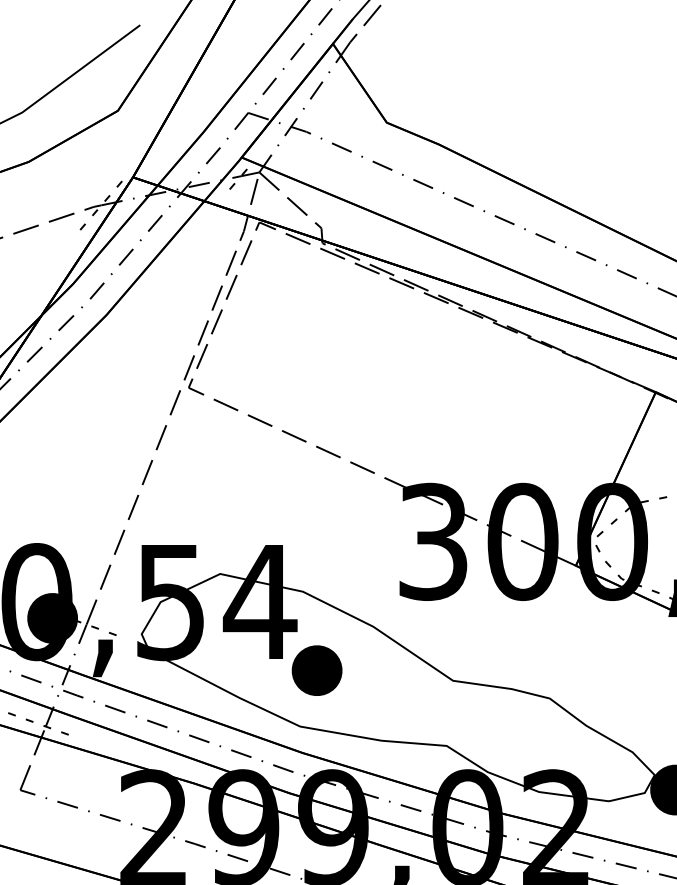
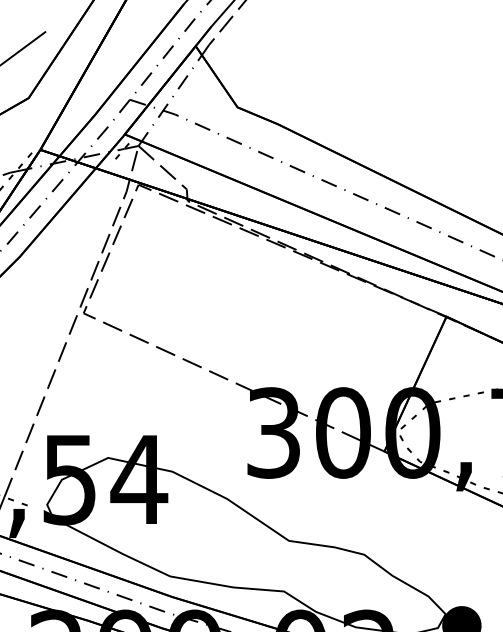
part: (316, 670) -> (182, 532), removed

